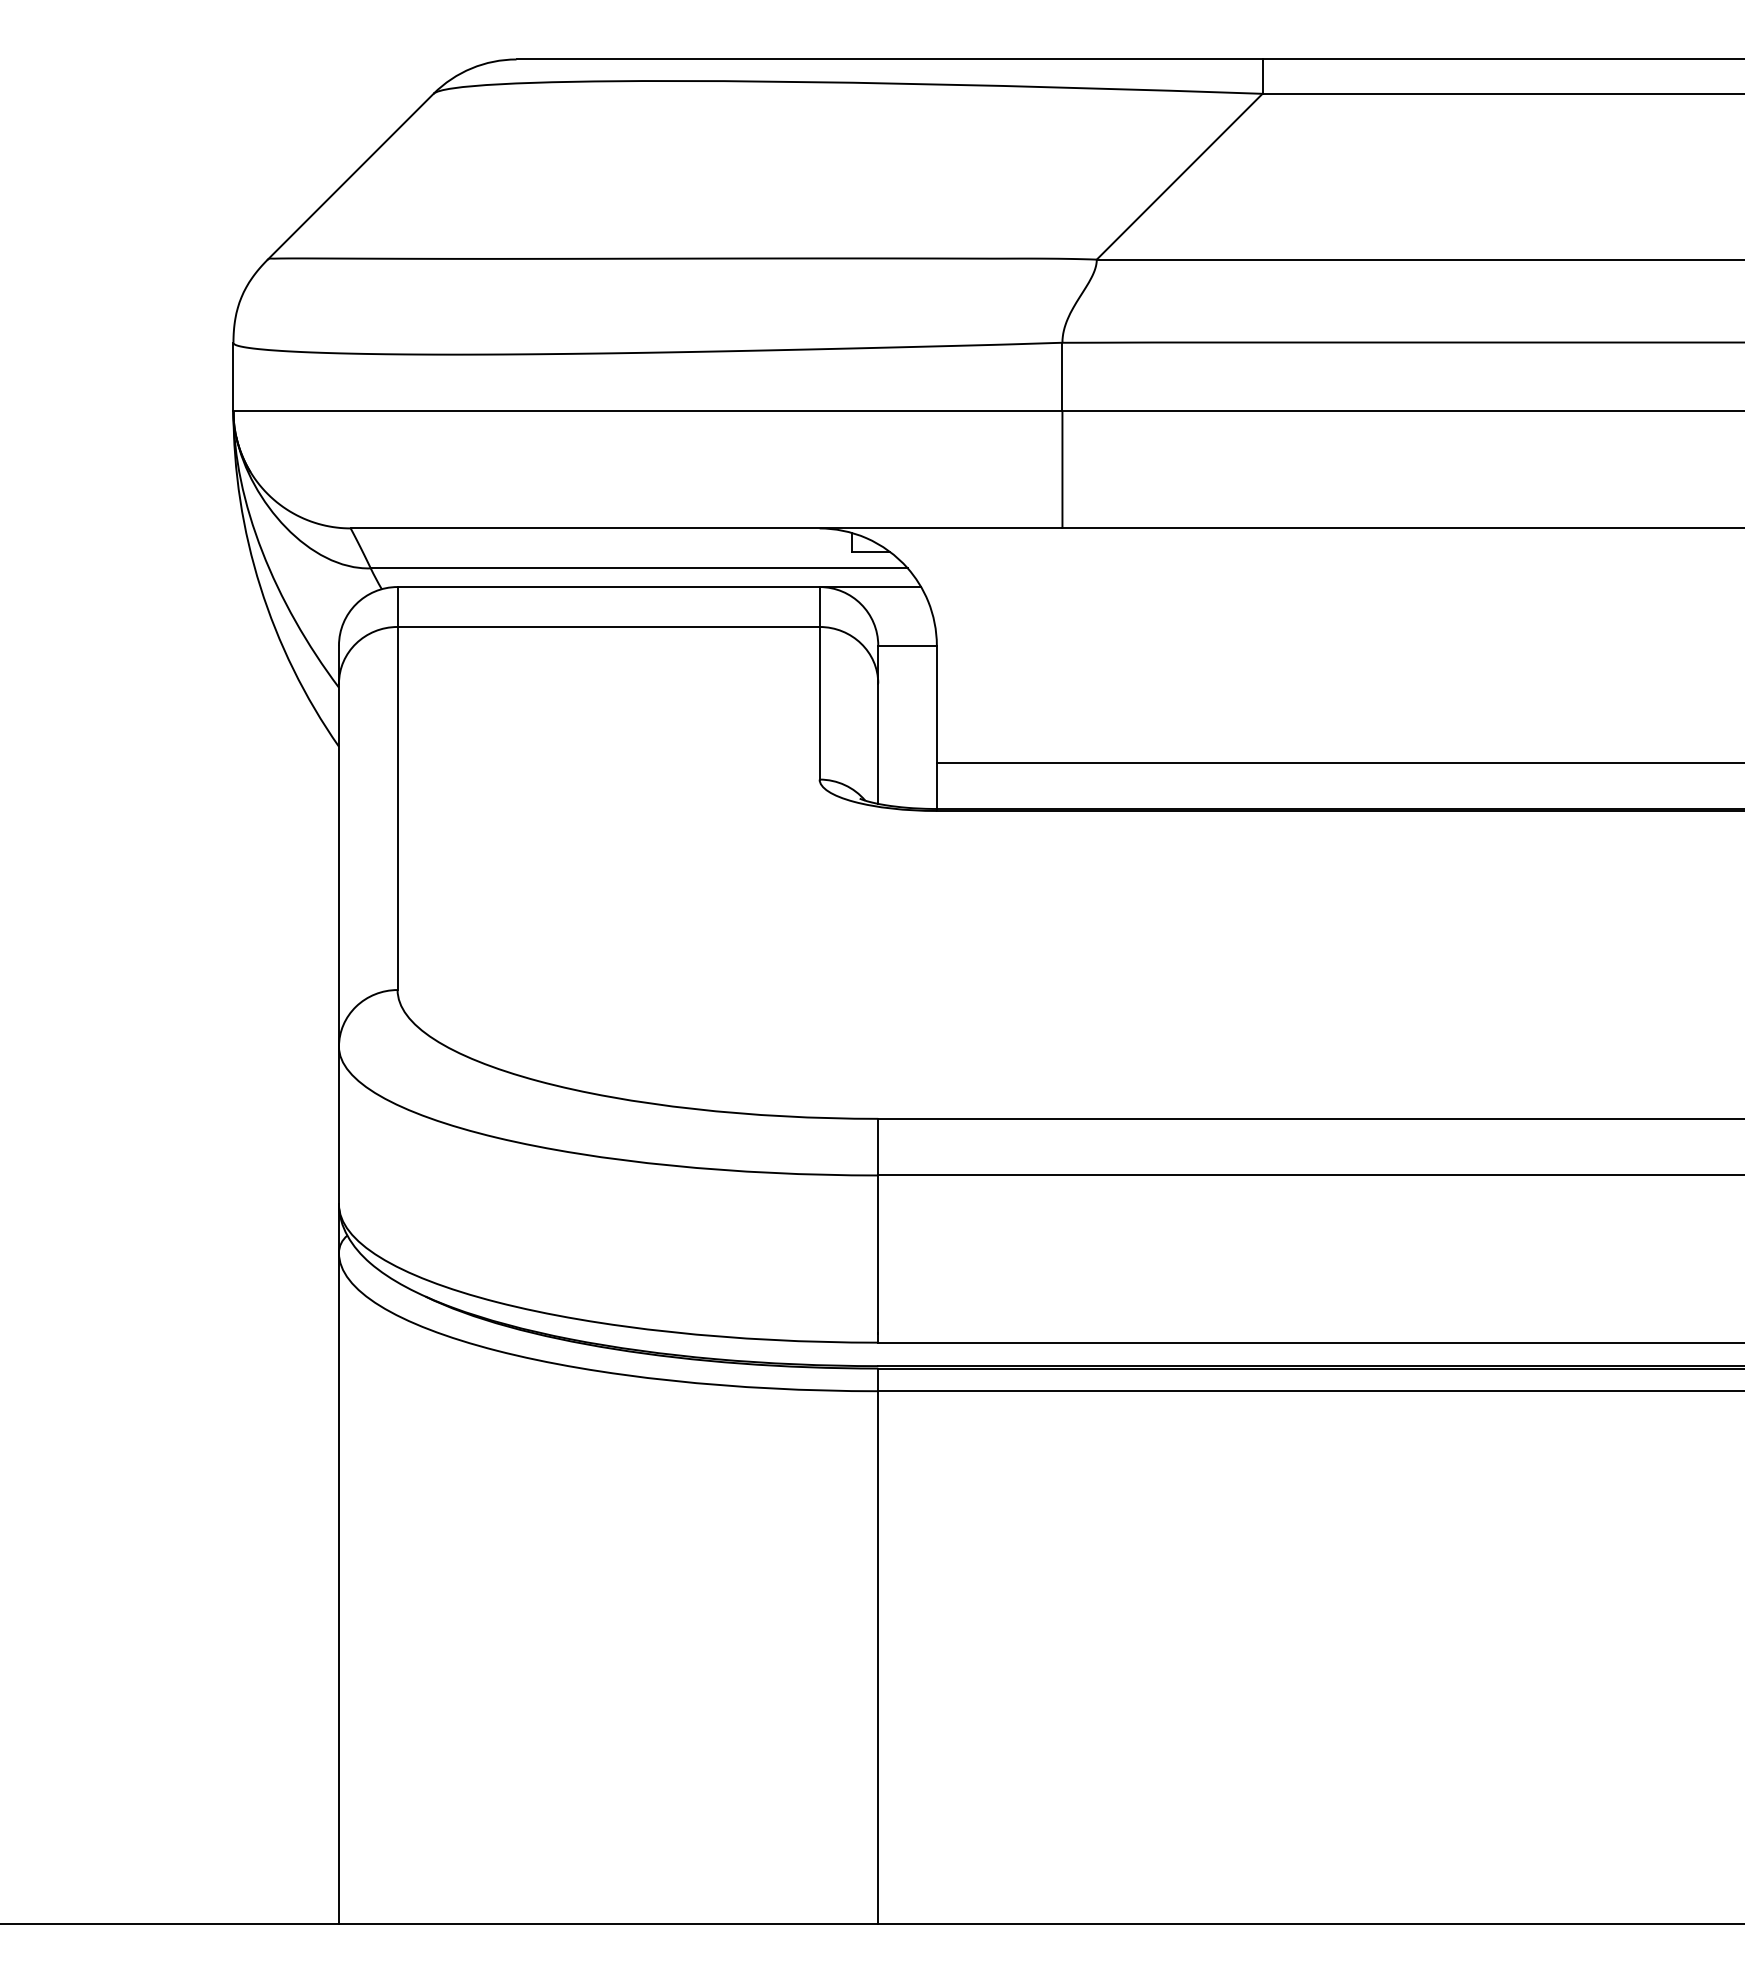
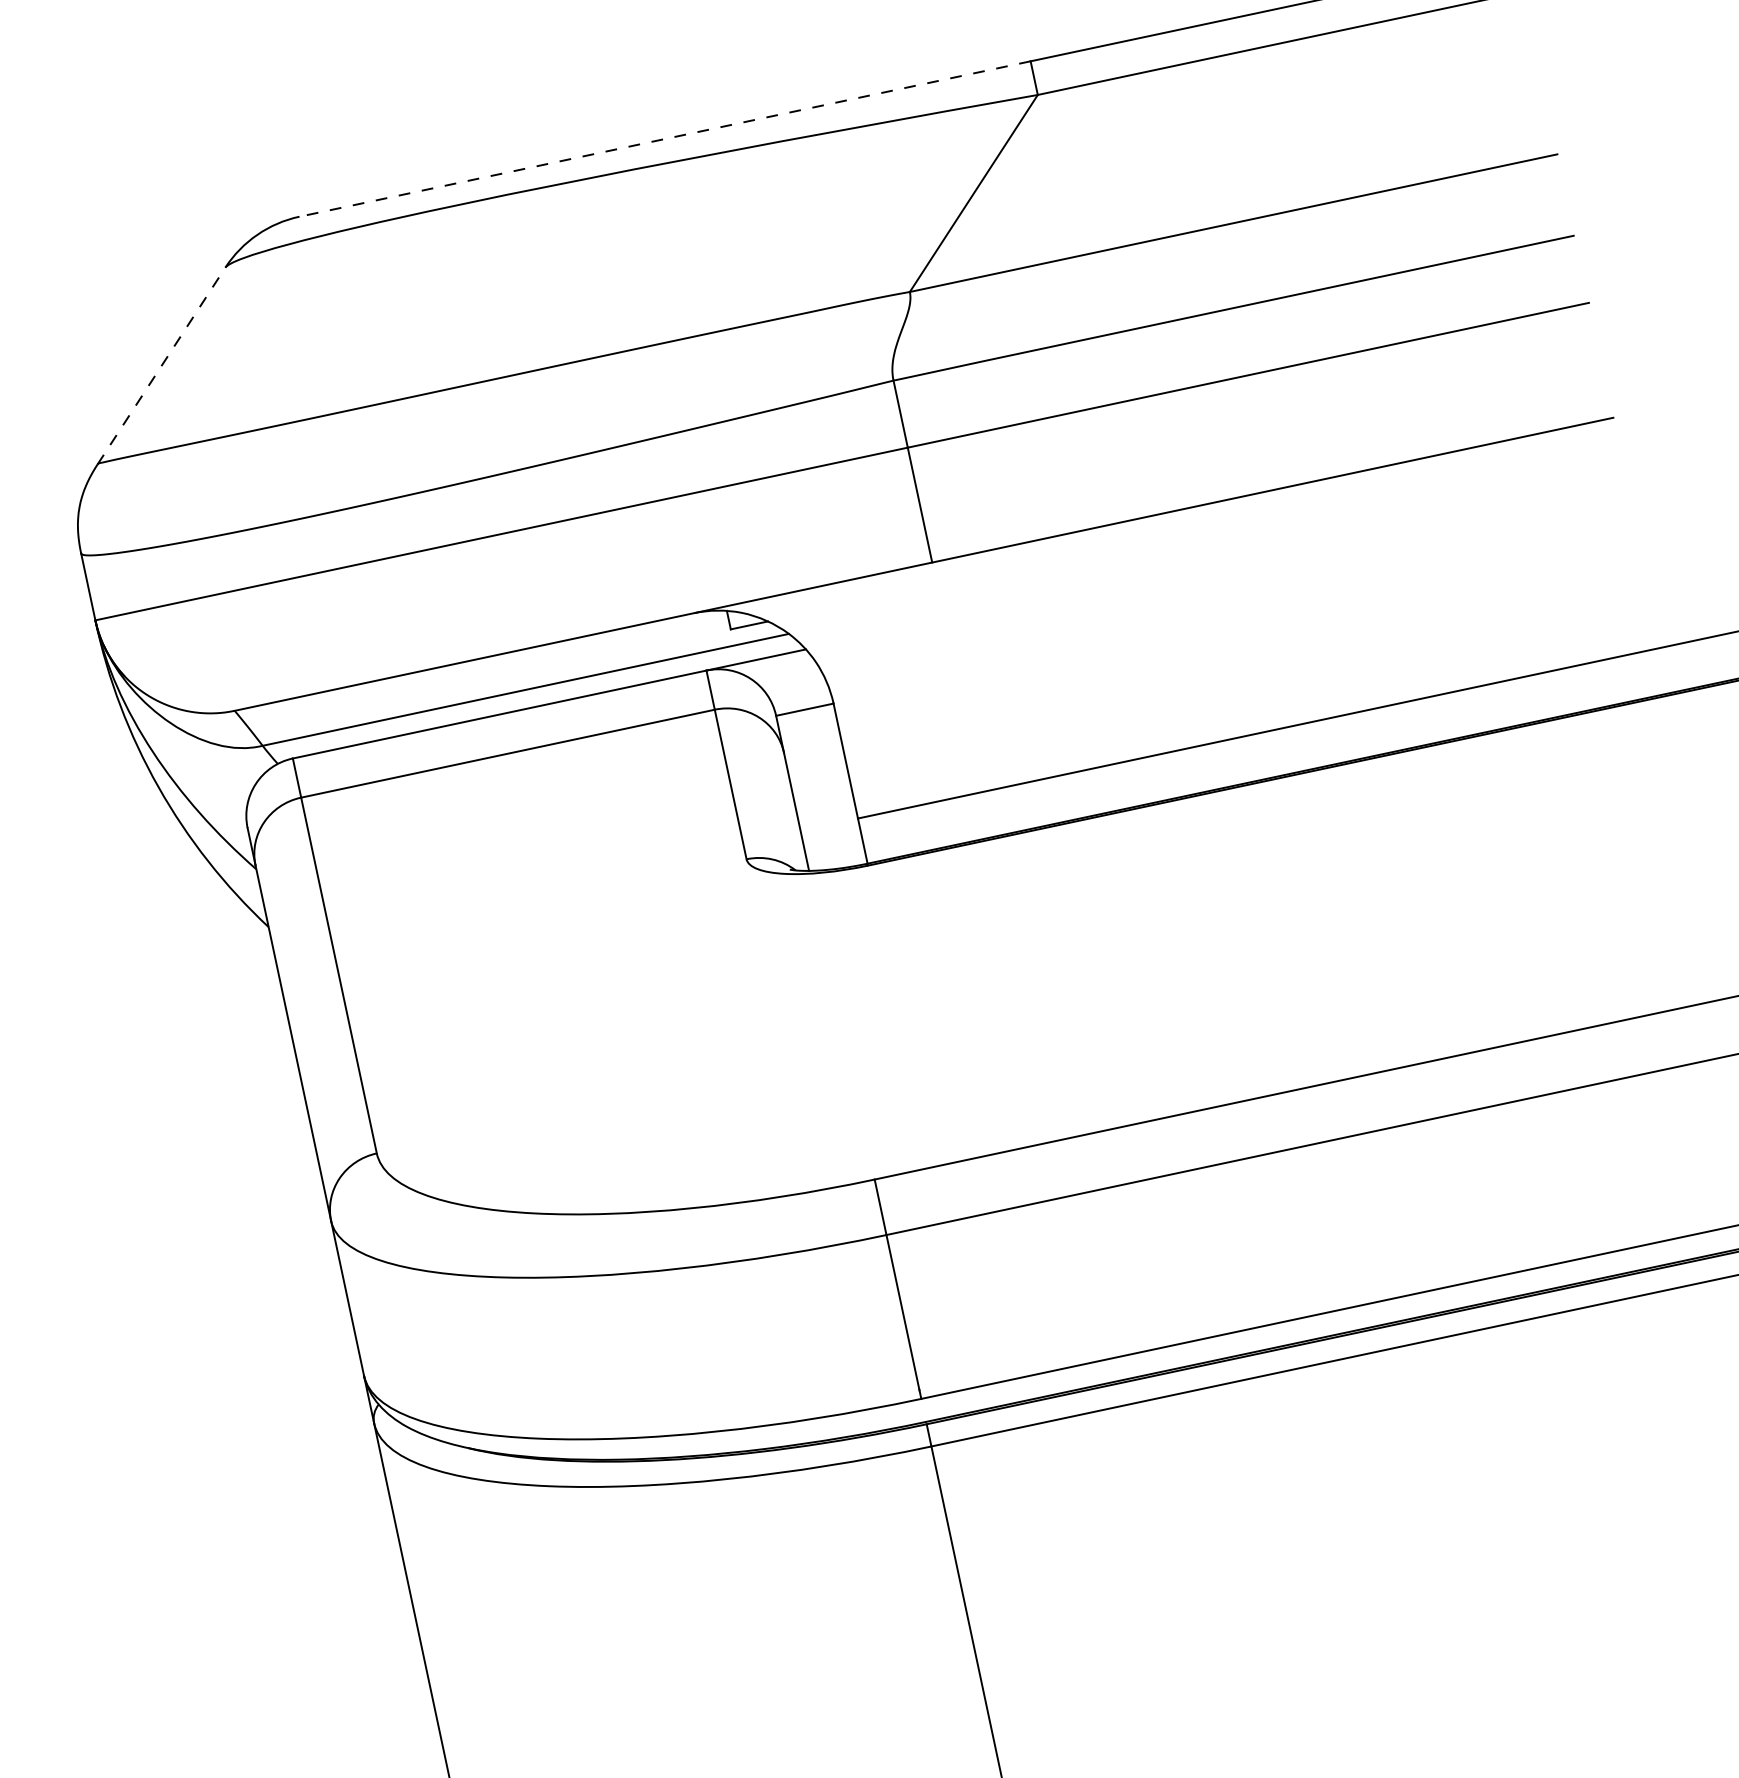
line: (889, 59) -> (665, 139), solid -> dashed
line: (351, 176) -> (162, 365), solid -> dashed

